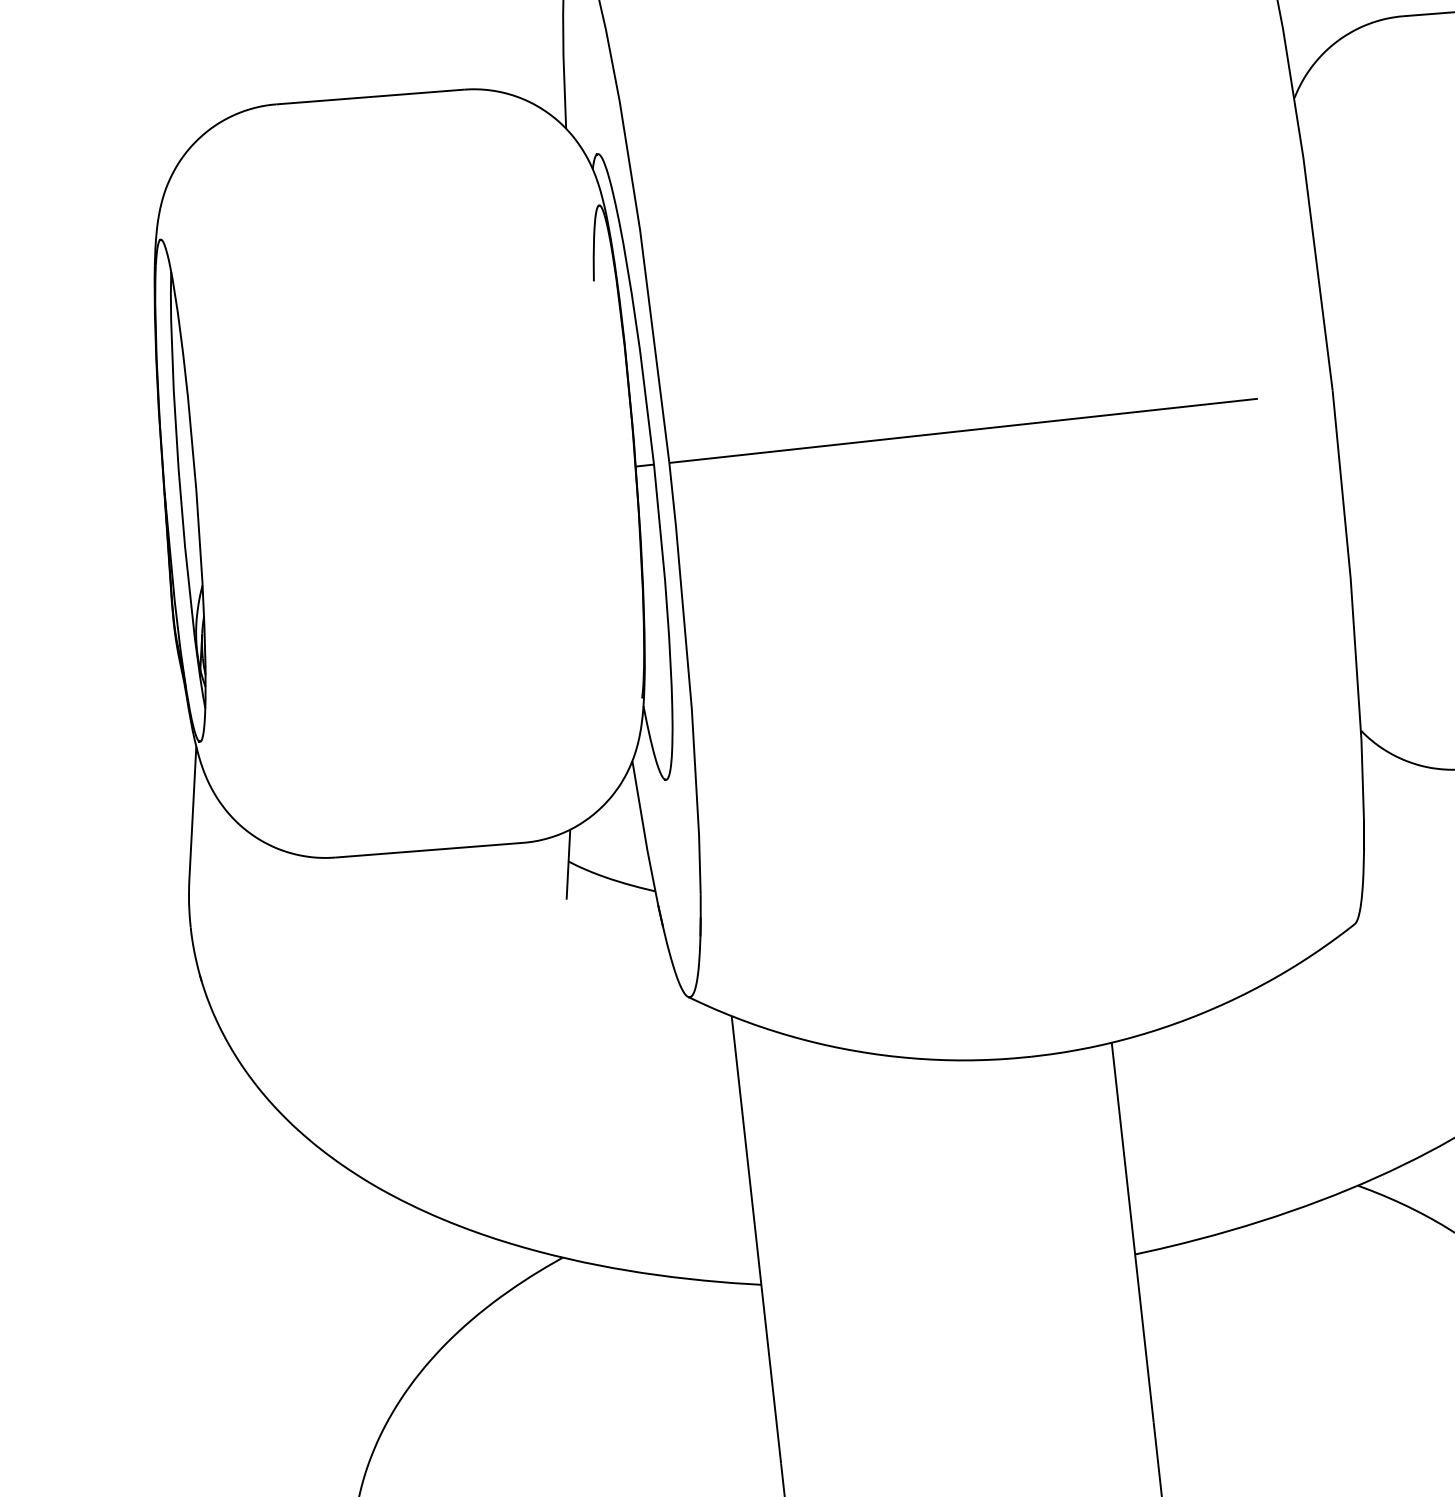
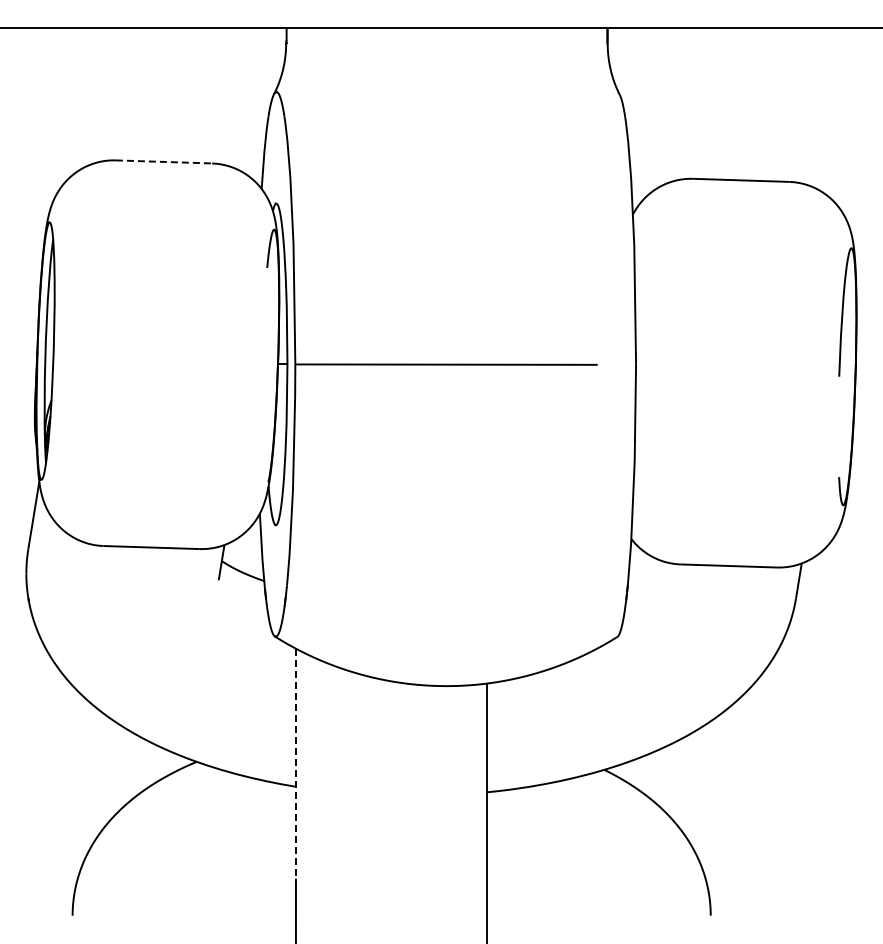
line: (371, 96) -> (164, 161), solid -> dashed
line: (755, 1239) -> (295, 763), solid -> dashed

